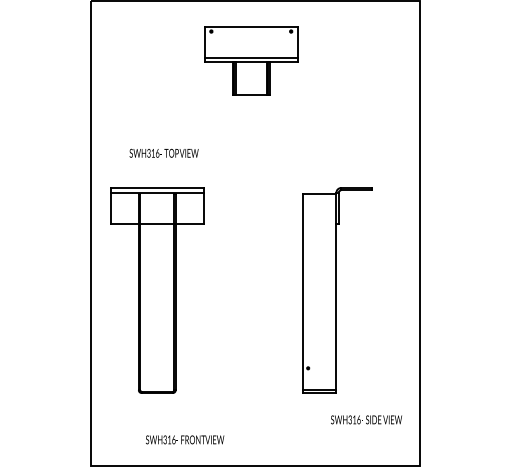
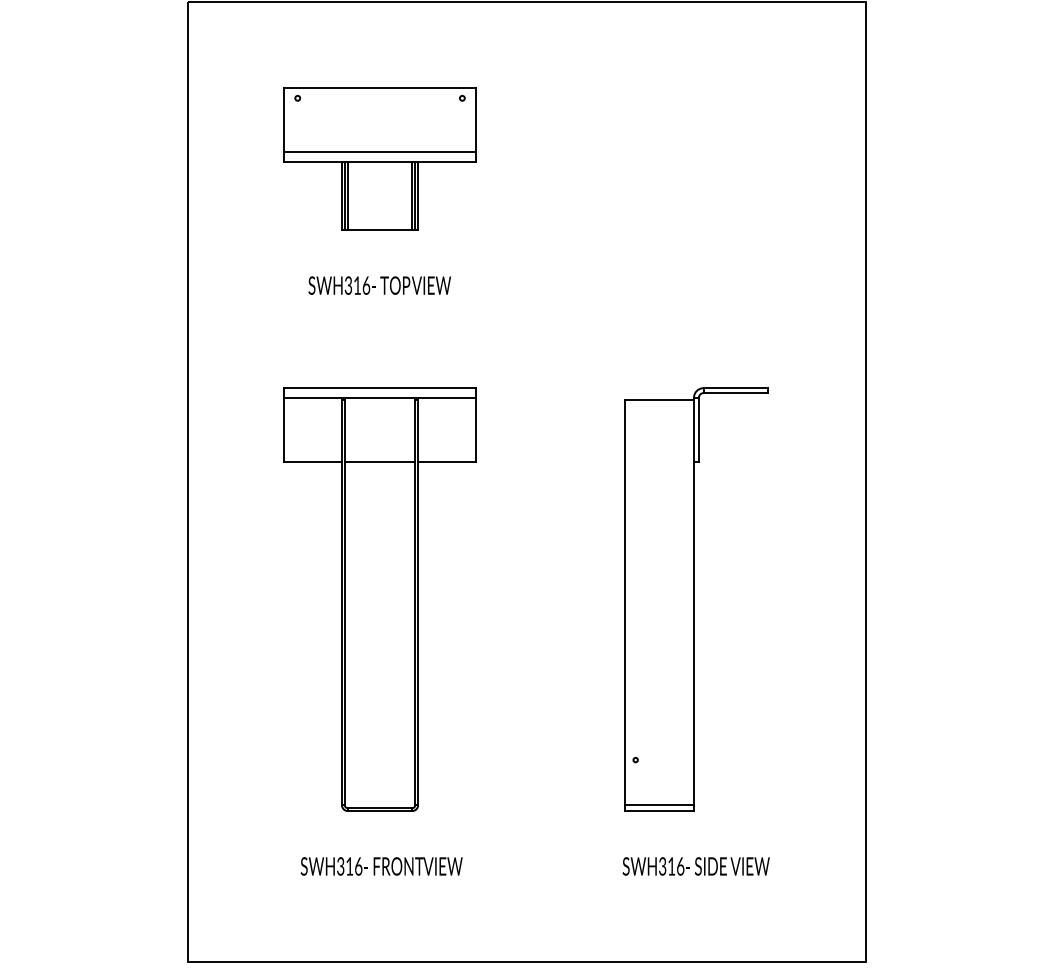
part: (251, 60) -> (380, 158), moved
text: (163, 152) -> (378, 283), moved
part: (157, 290) -> (380, 599), moved
text: (366, 419) -> (696, 865), moved
text: (185, 439) -> (382, 865), moved

